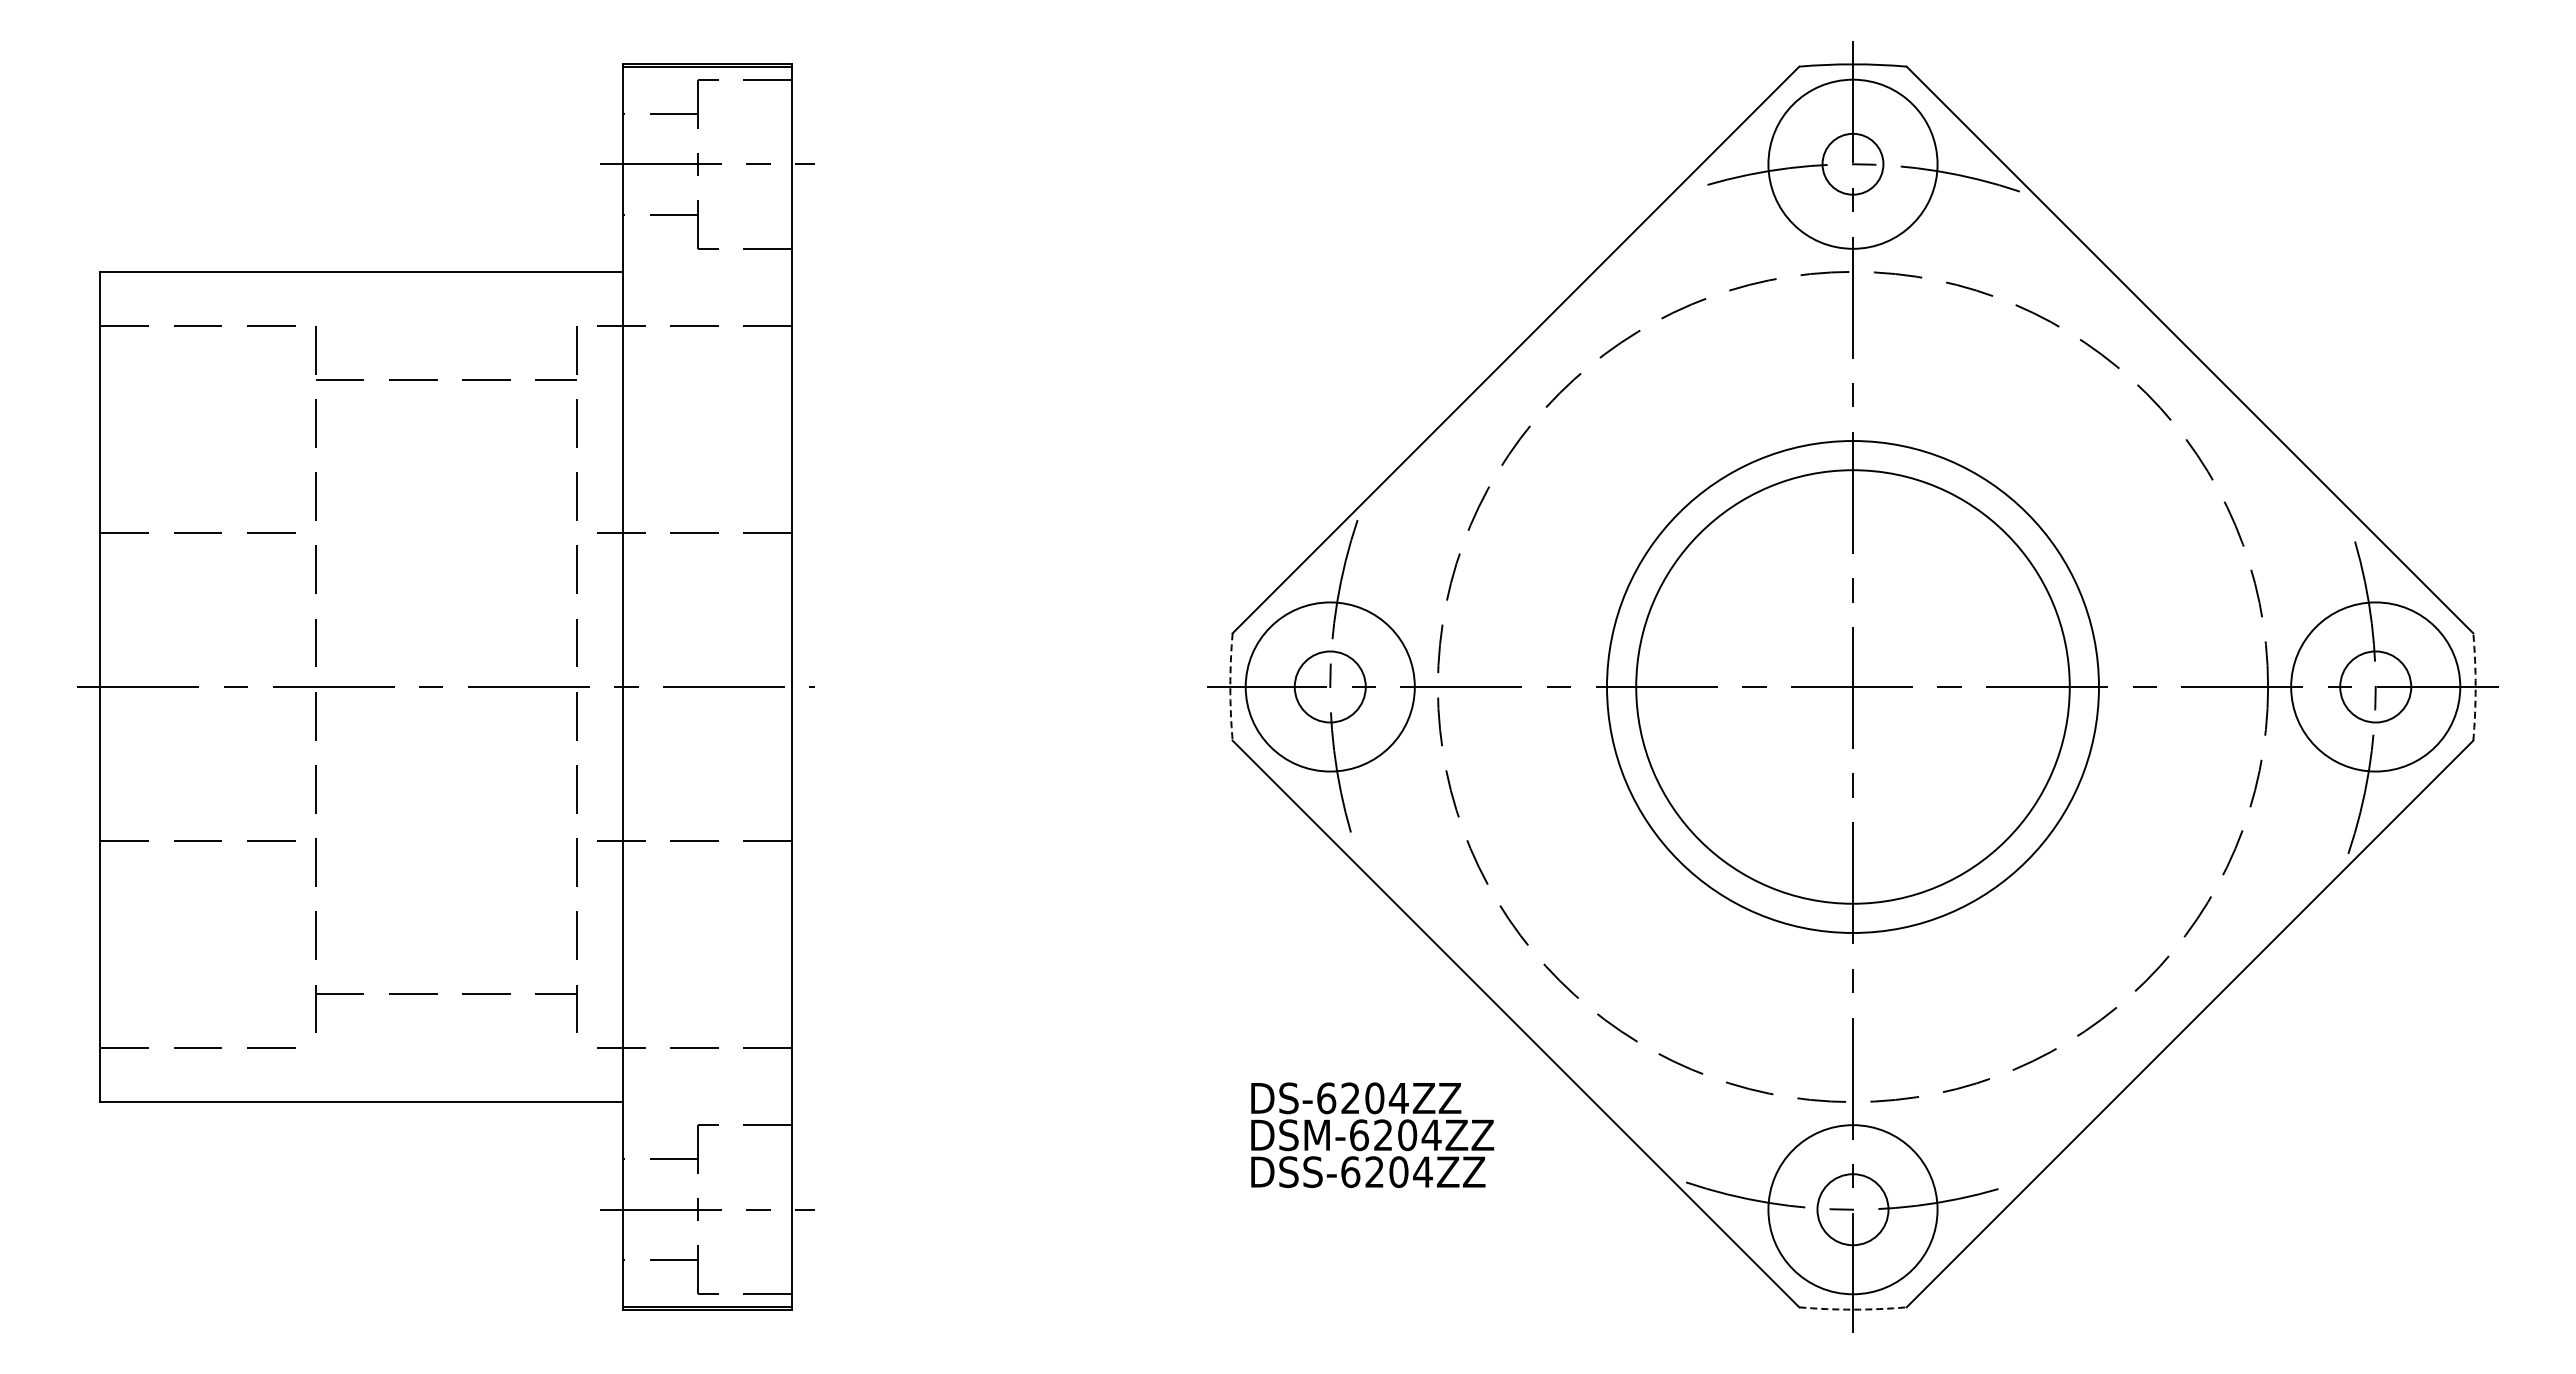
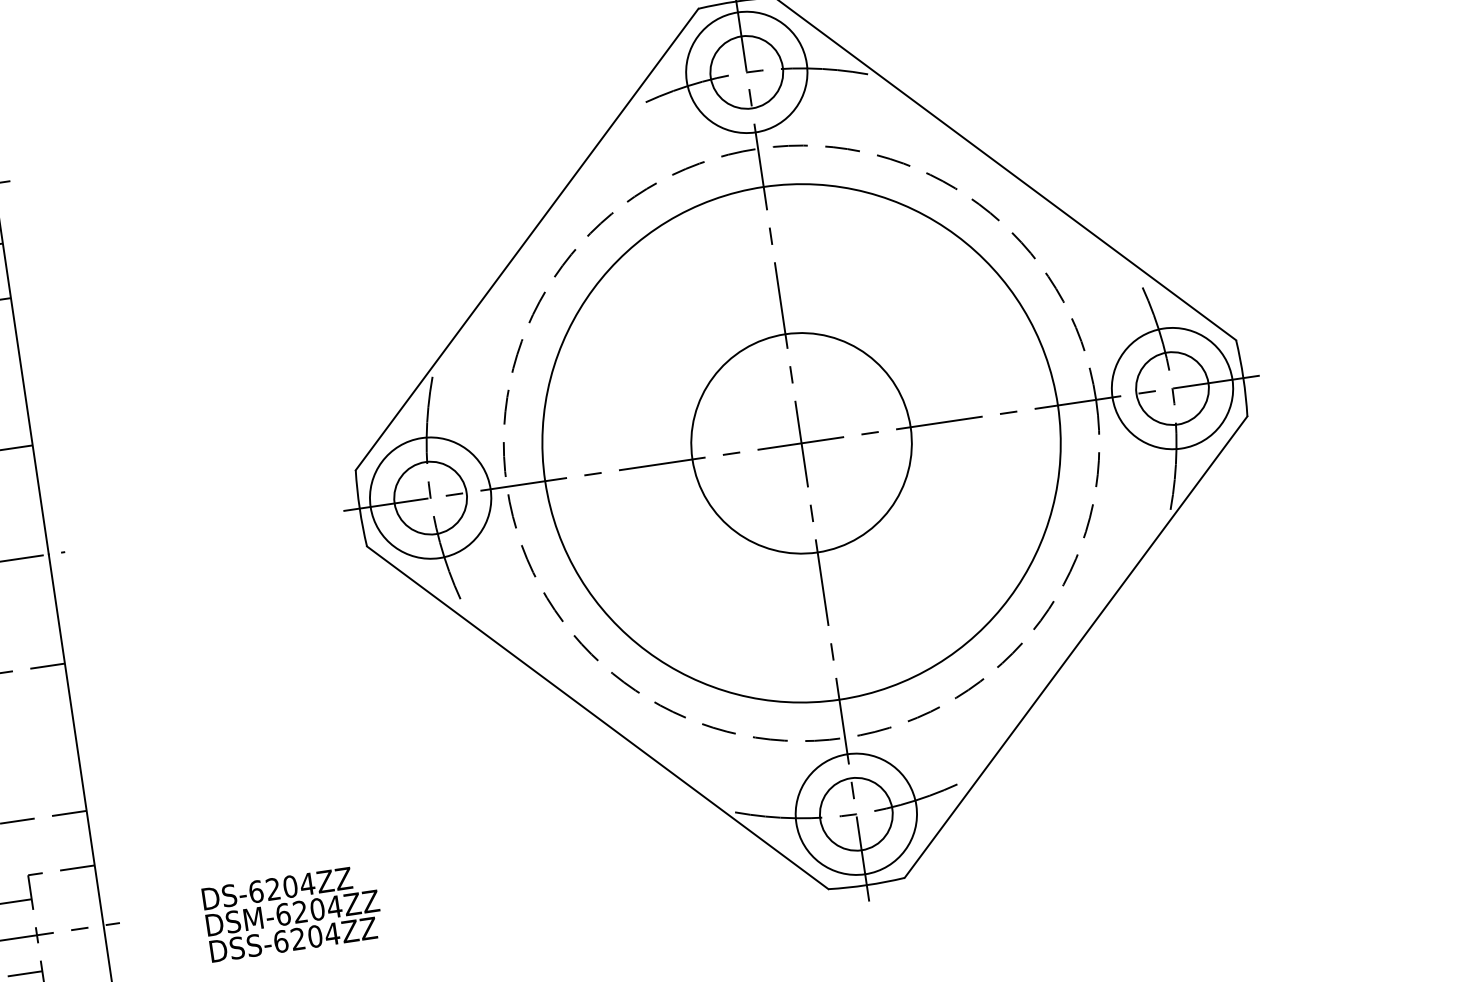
circle: (1852, 164) -> (746, 72), size x1.67
arc: (1230, 686) -> (359, 508), dashed -> solid
circle: (1330, 686) -> (430, 497), size x1.43
circle: (1852, 686) -> (801, 443), size x0.62
circle: (1852, 686) -> (801, 443), size x1.67
circle: (2375, 686) -> (1172, 388), size x1.43
arc: (2475, 687) -> (1243, 378), dashed -> solid
text: (1372, 1134) -> (292, 912), moved
circle: (1852, 1209) -> (855, 814), size x1.43
arc: (1853, 1309) -> (867, 885), dashed -> solid

